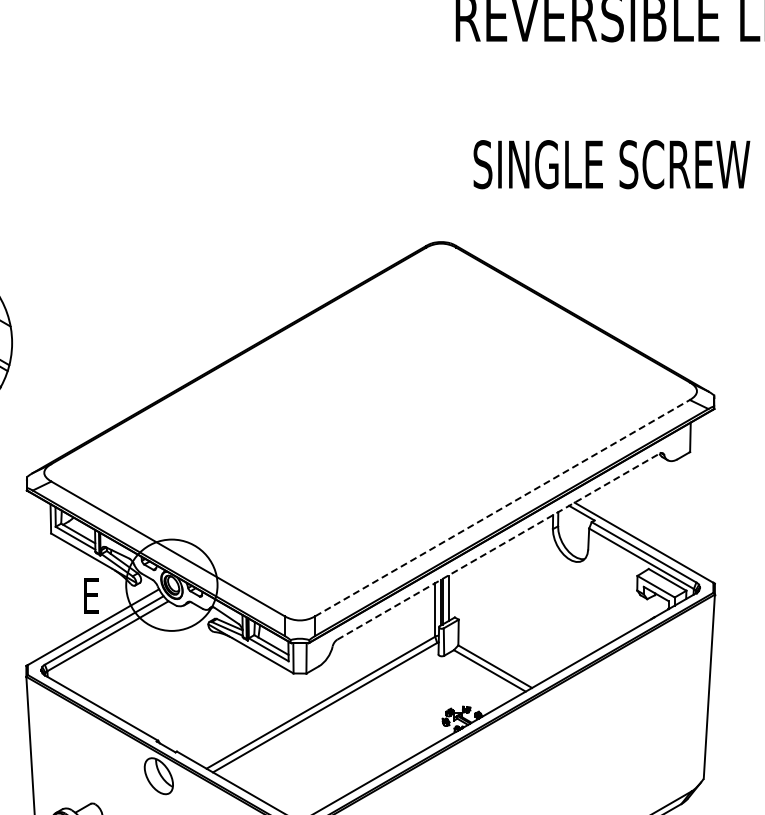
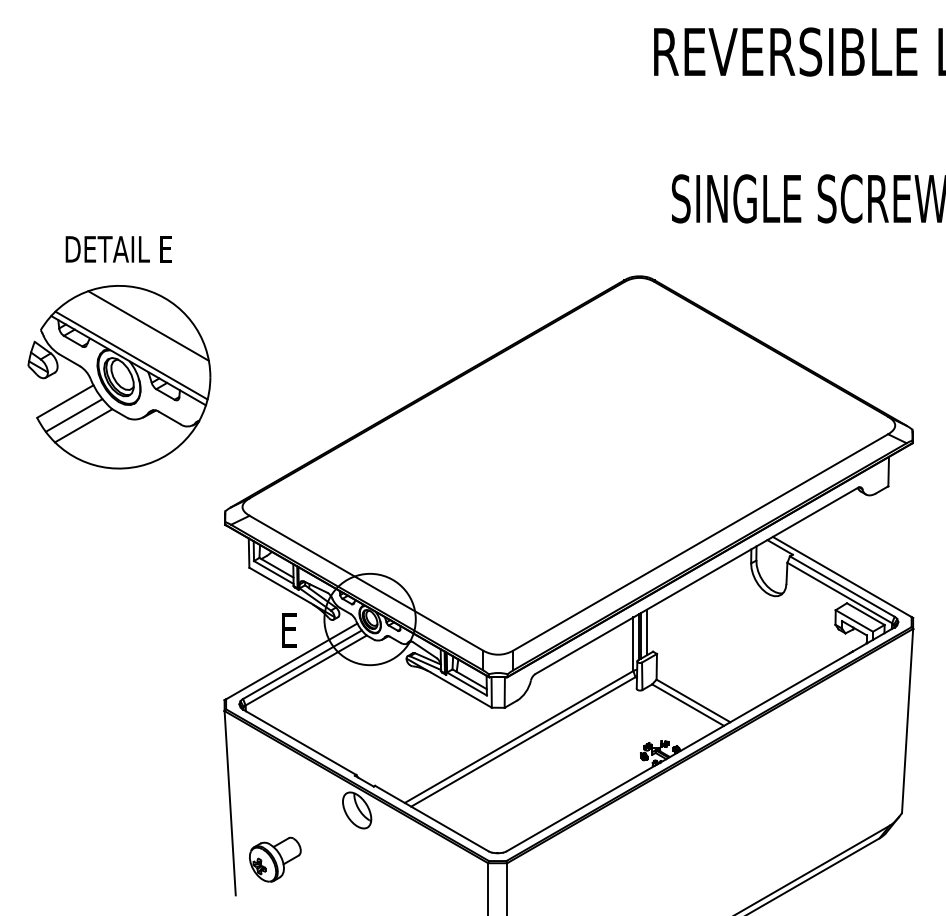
line: (503, 508) -> (701, 542), dashed -> solid
line: (499, 546) -> (697, 580), dashed -> solid

